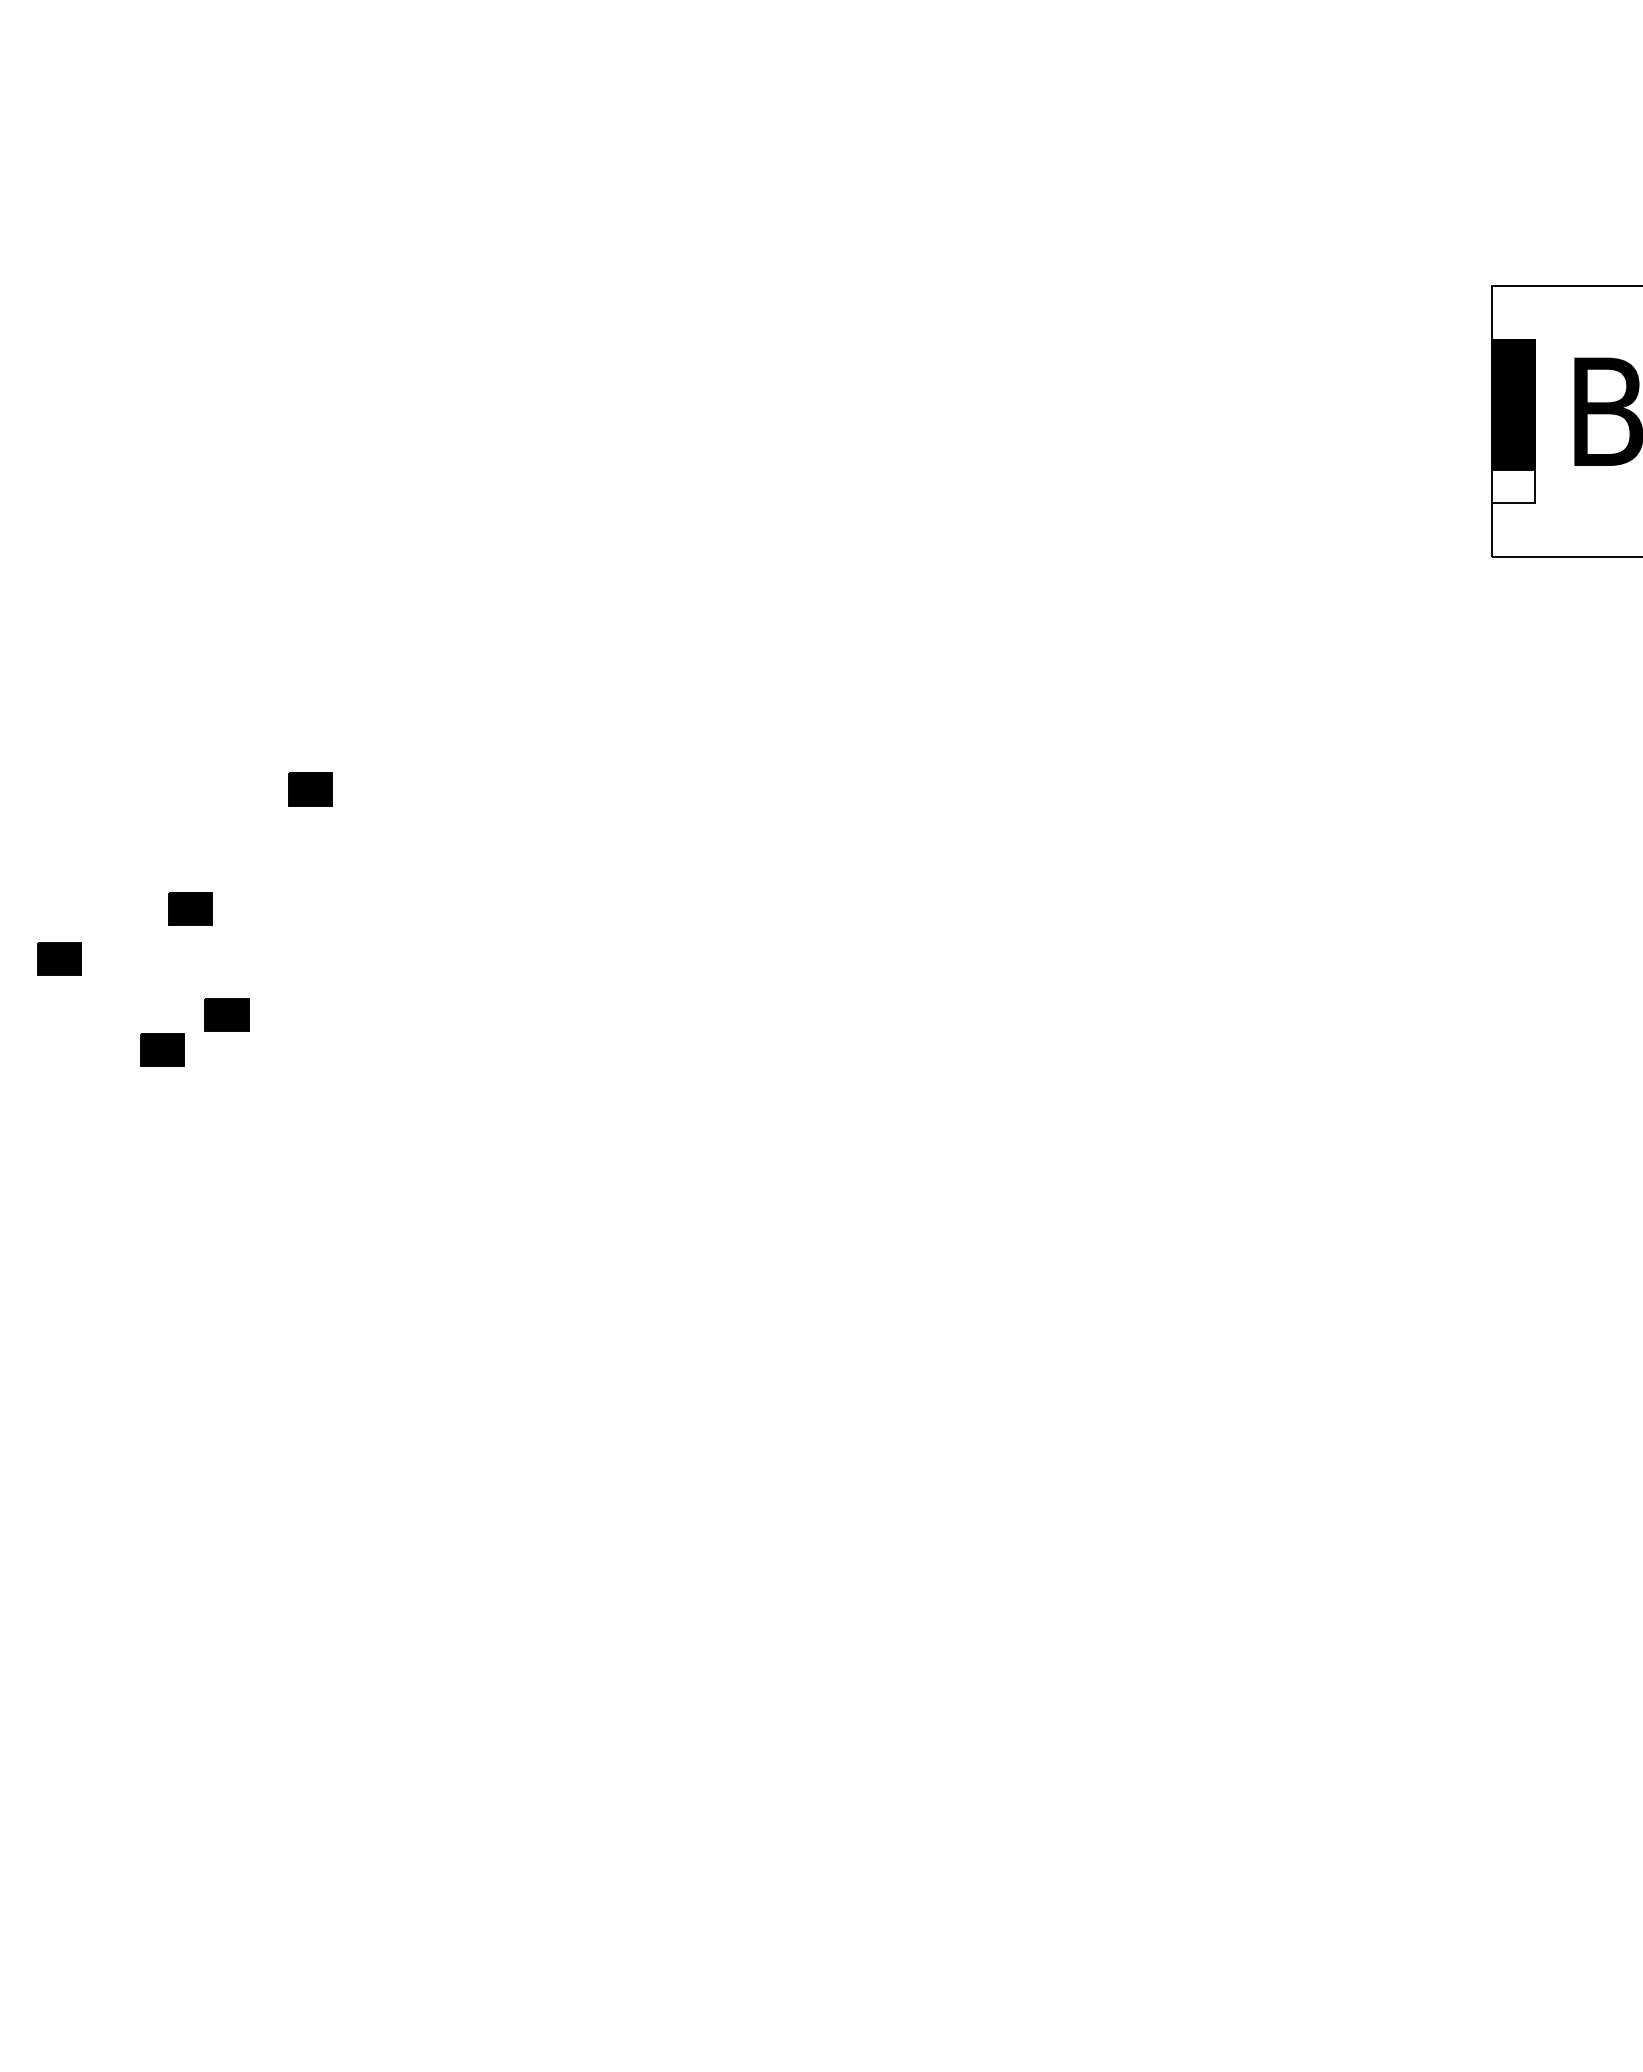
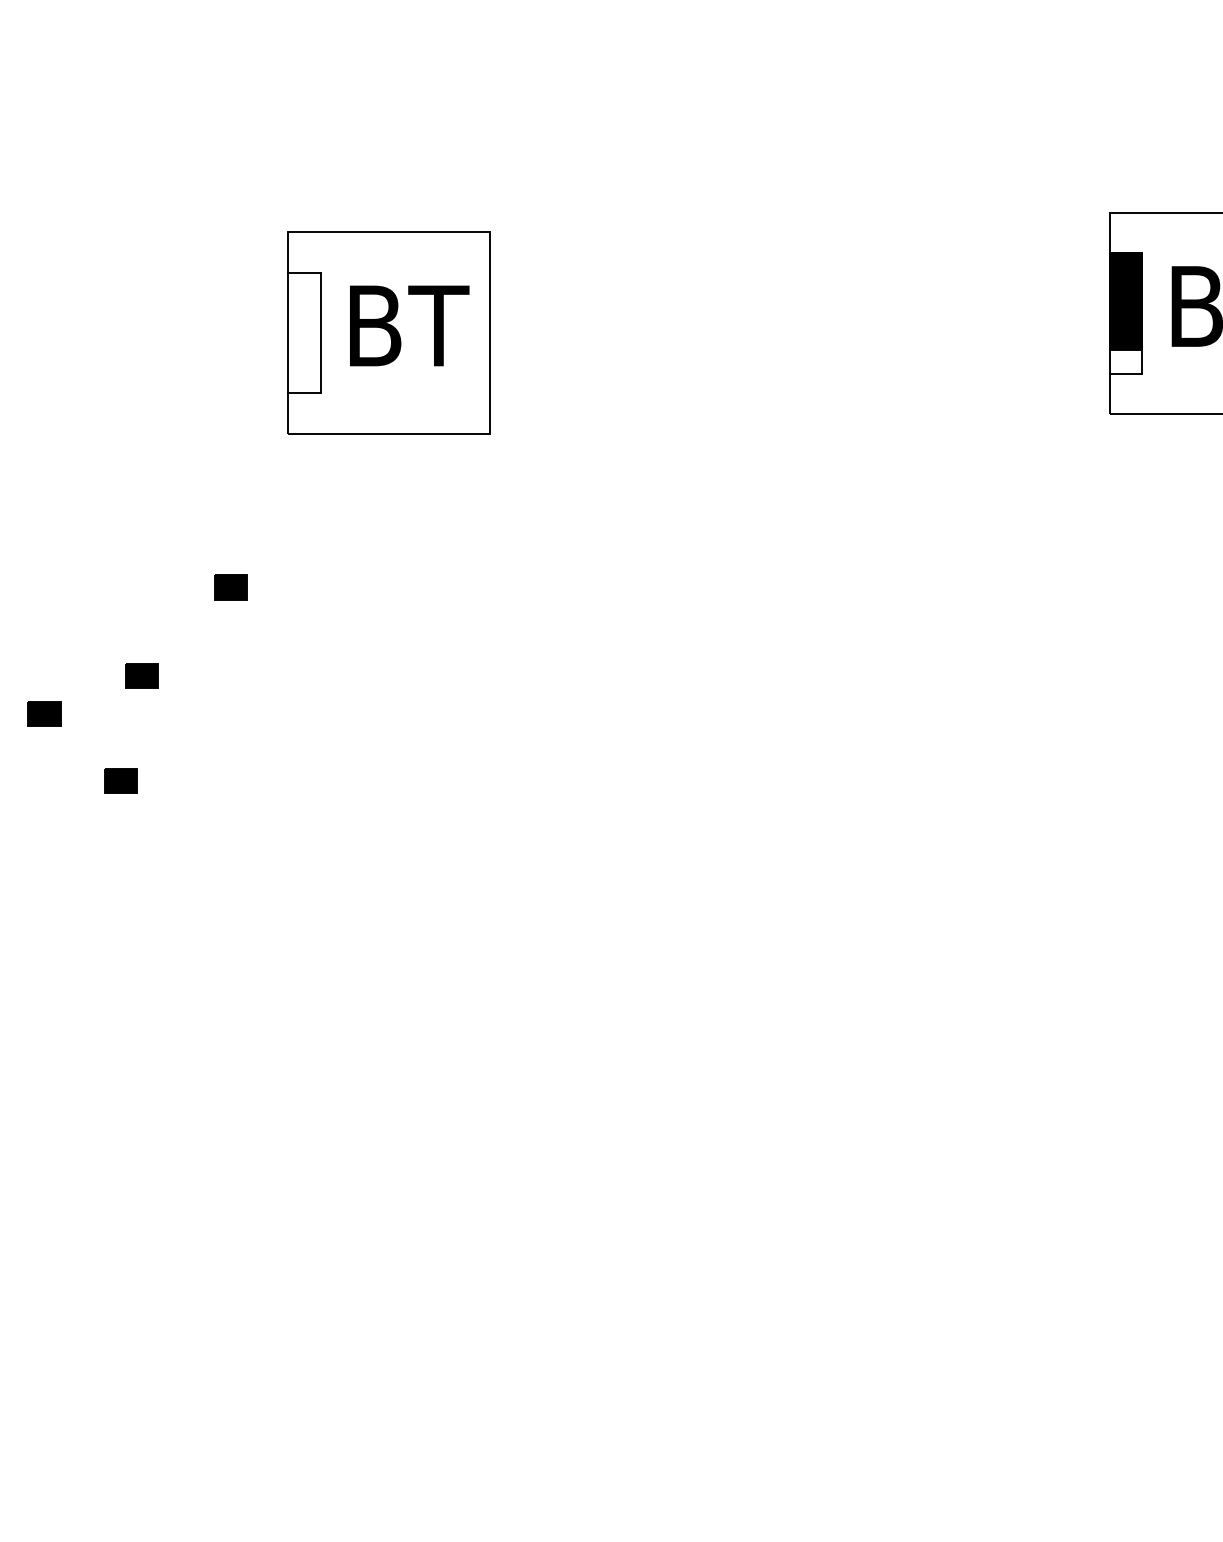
part: (521, 446) -> (388, 332), added
part: (226, 1013) -> (168, 754), removed

